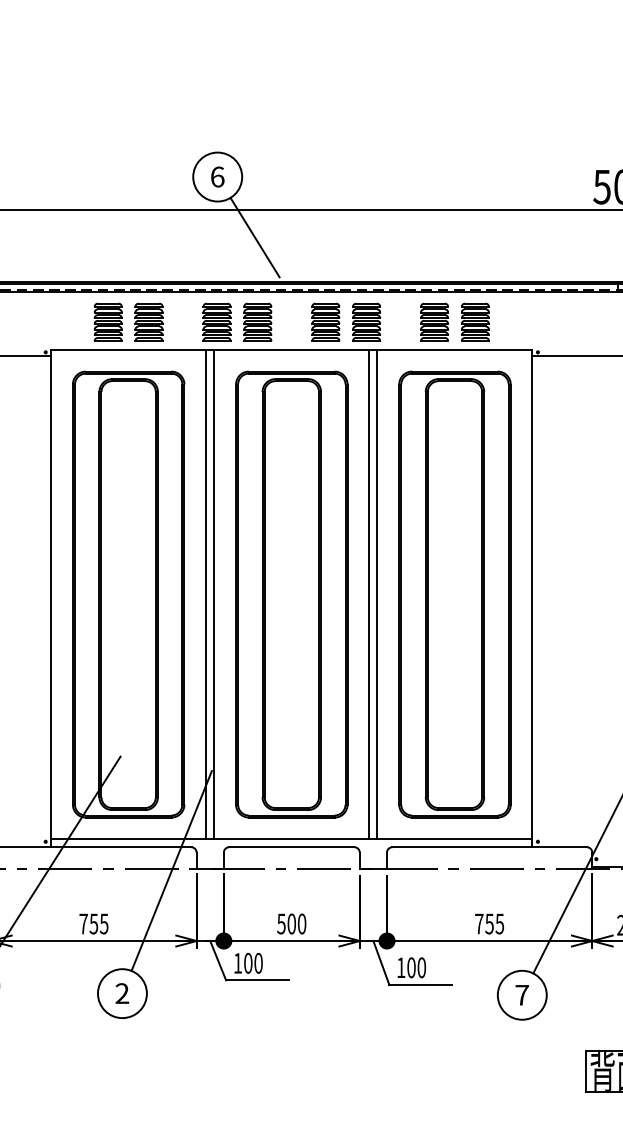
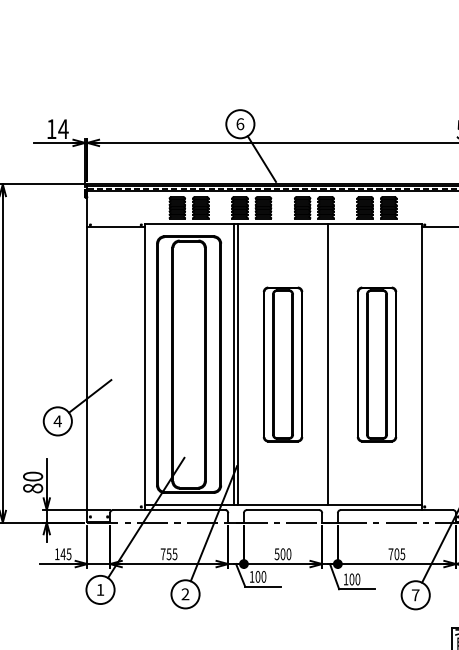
part: (290, 594) -> (282, 364), size x0.6
line: (377, 594) -> (332, 364), removed
part: (454, 594) -> (376, 364), size x0.6
text: (488, 922) -> (396, 553), 755 -> 705

